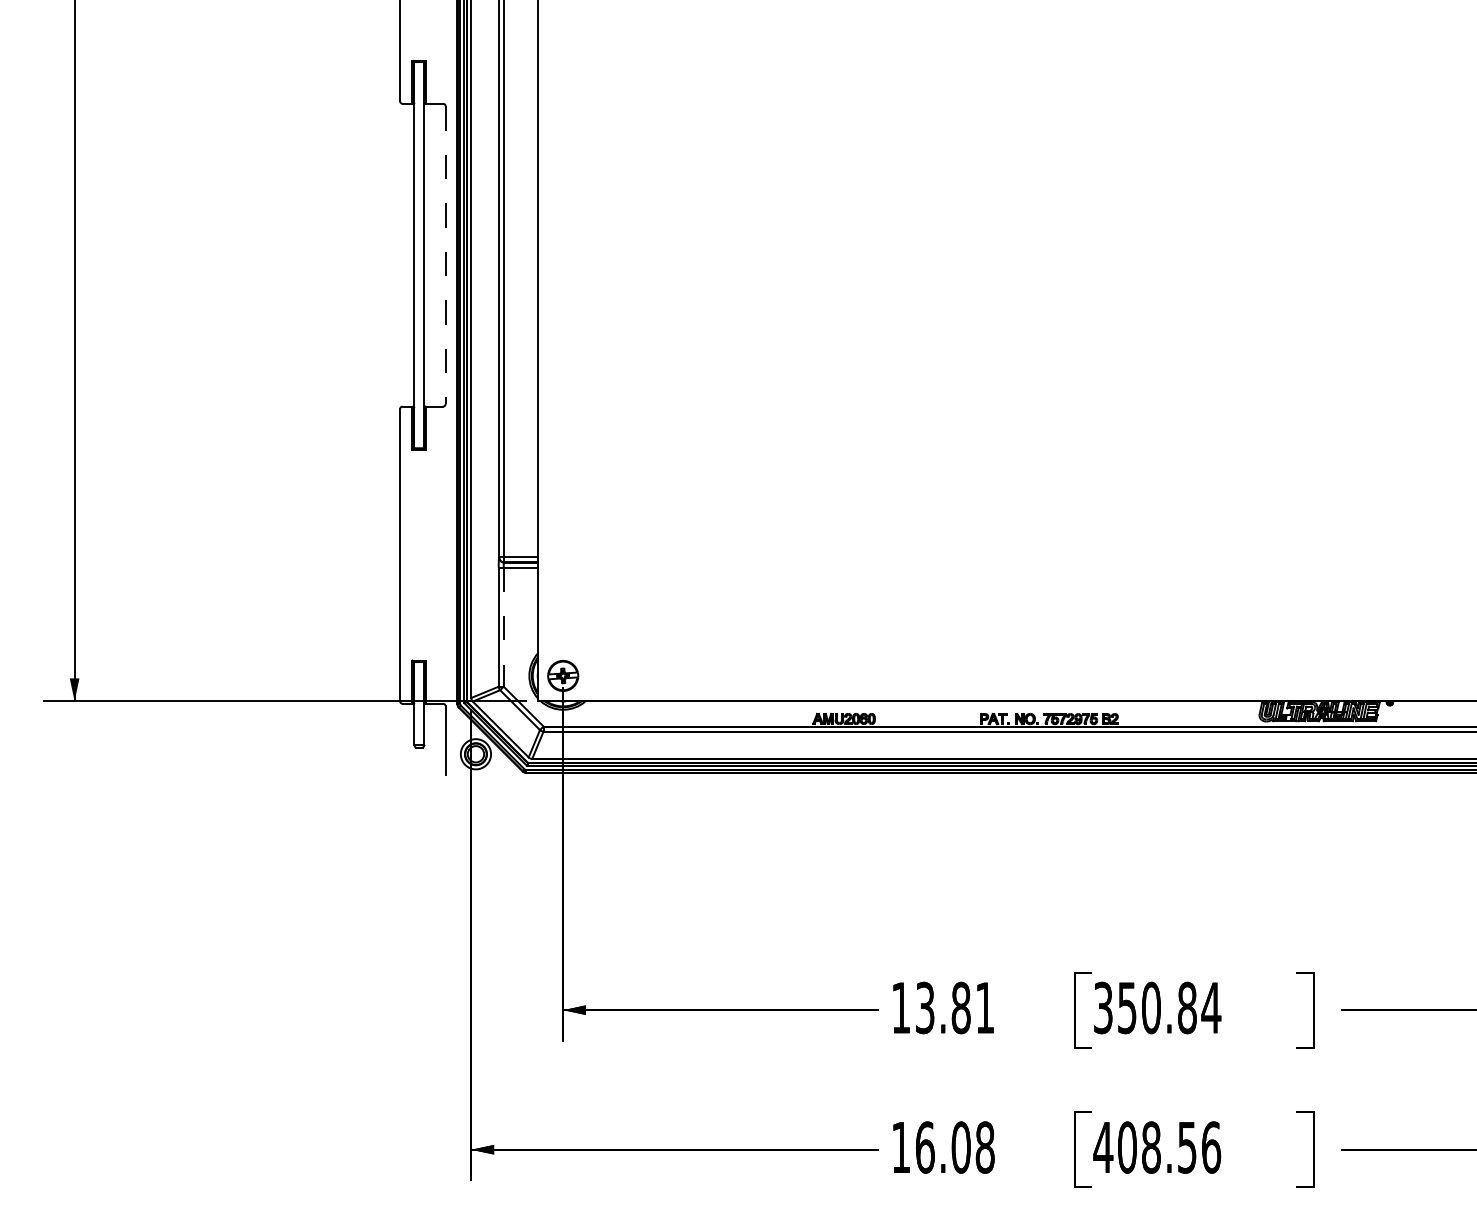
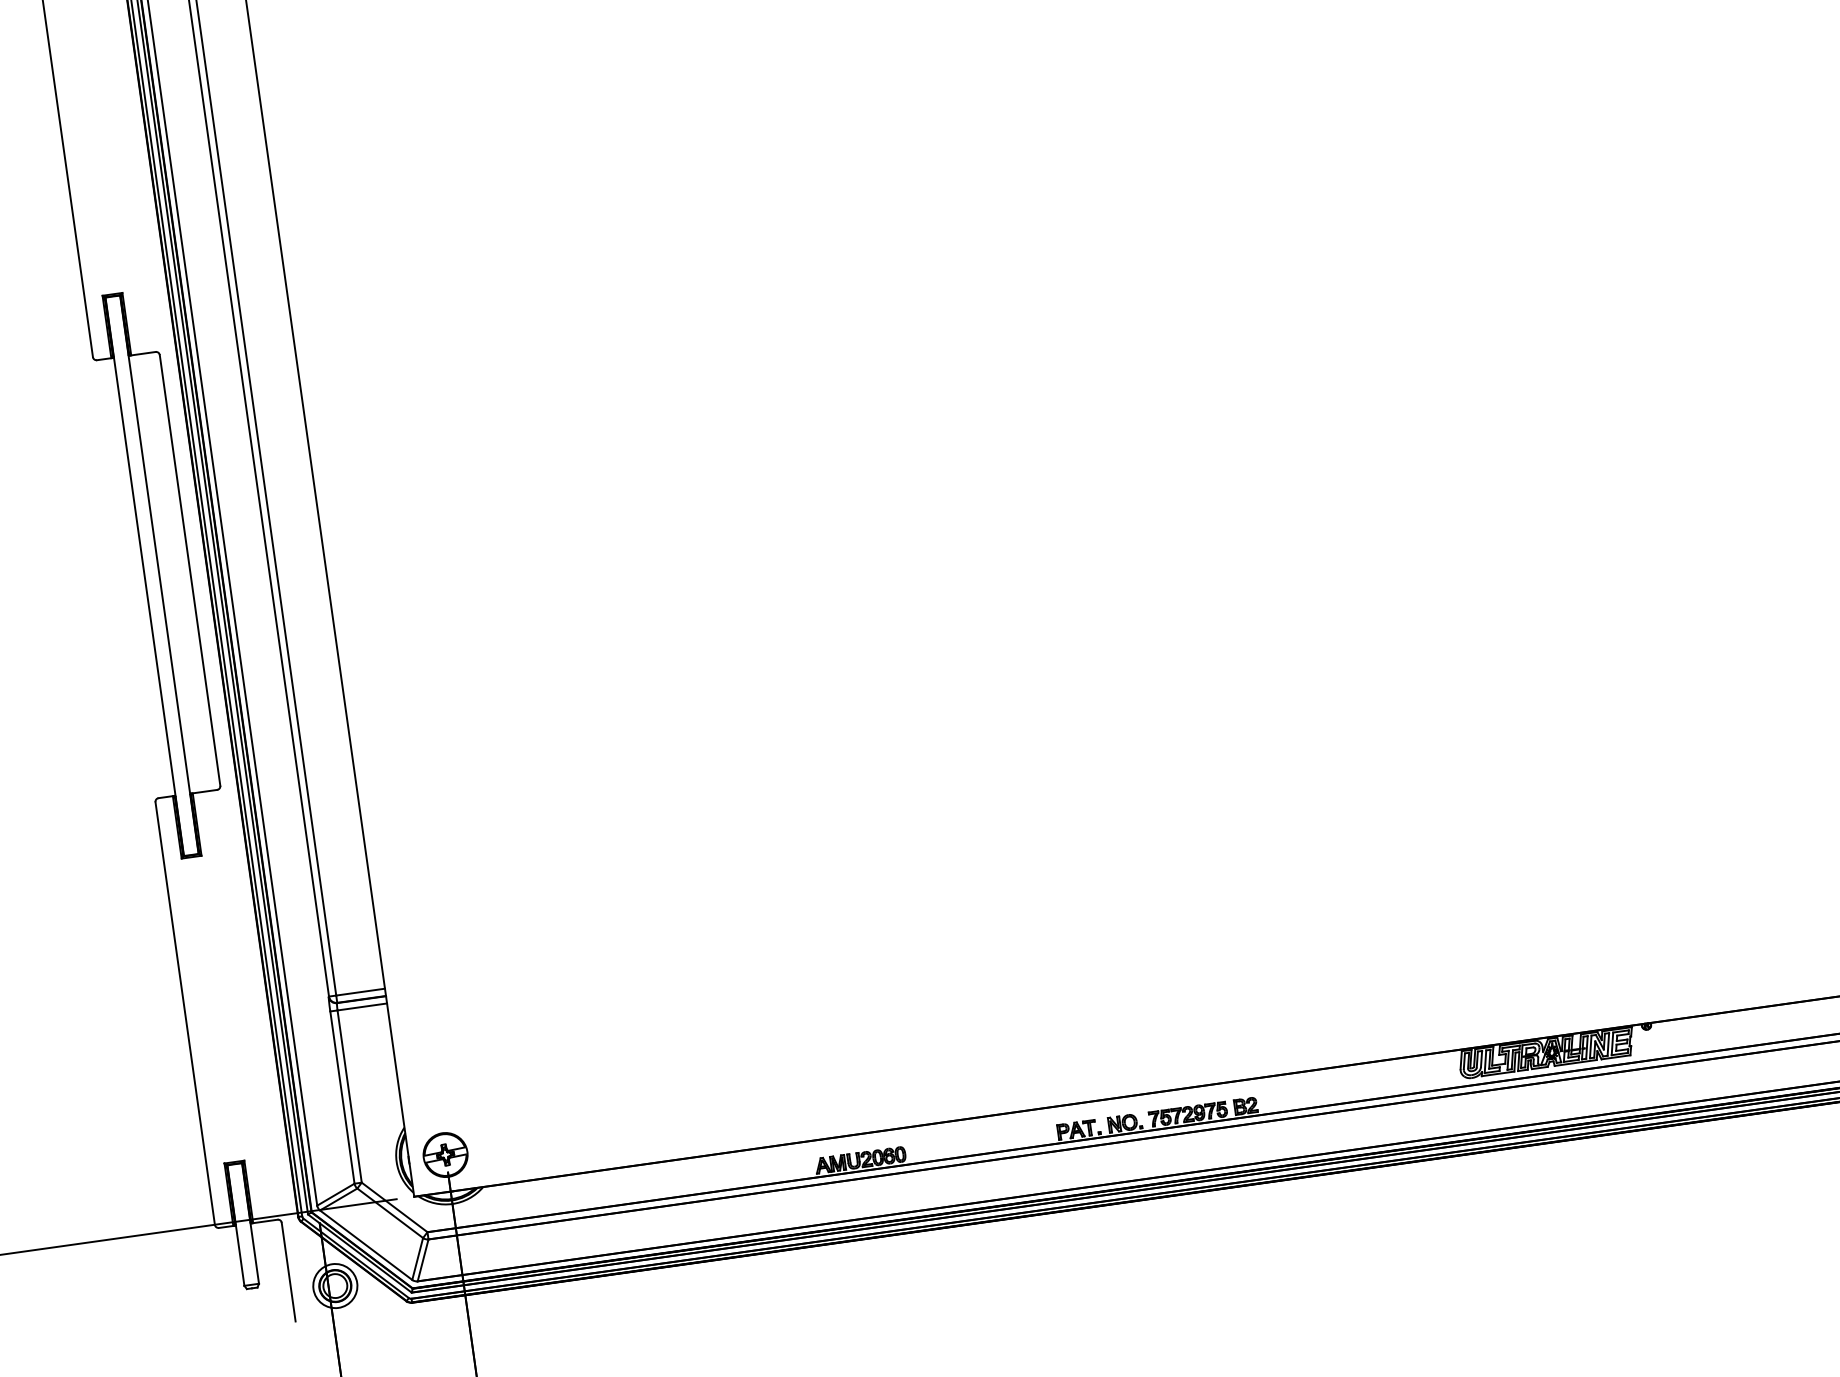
line: (445, 255) -> (189, 570), dashed -> solid
line: (503, 627) -> (349, 1097), dashed -> solid

